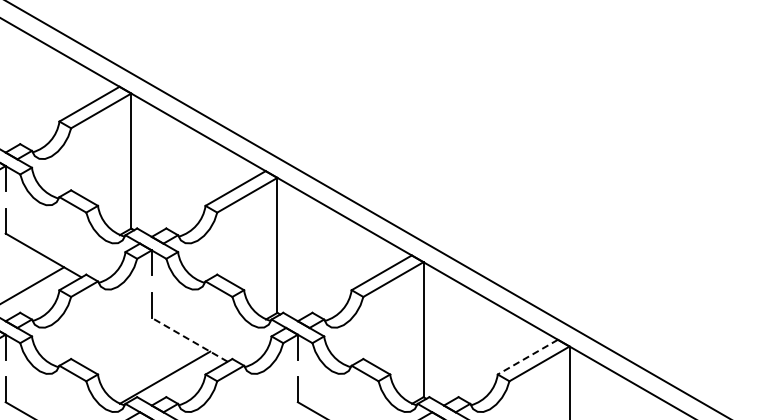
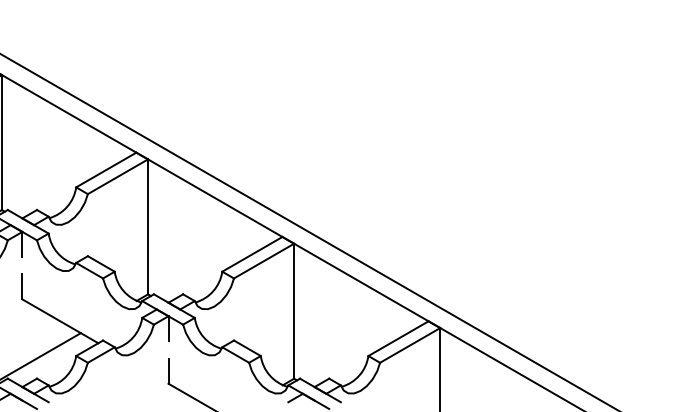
line: (189, 339) -> (60, 321), dashed -> solid
line: (527, 357) -> (398, 339), dashed -> solid

